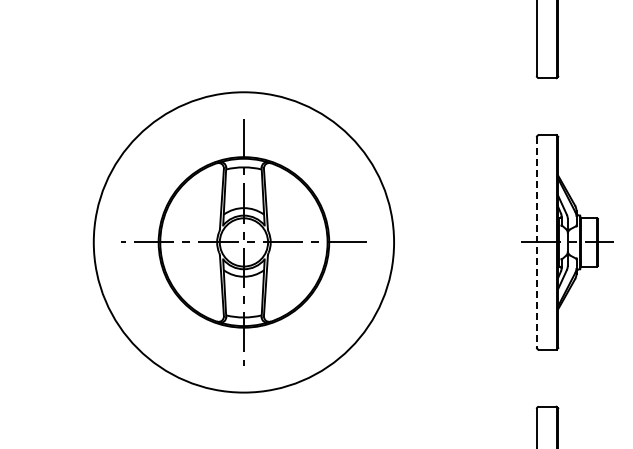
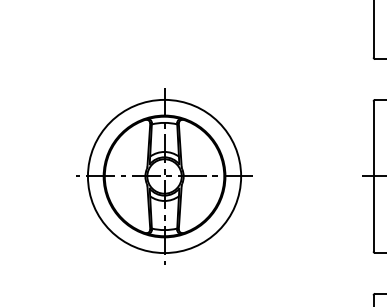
circle: (243, 242) -> (164, 176), size x0.71
line: (536, 242) -> (373, 176), dashed -> solid

